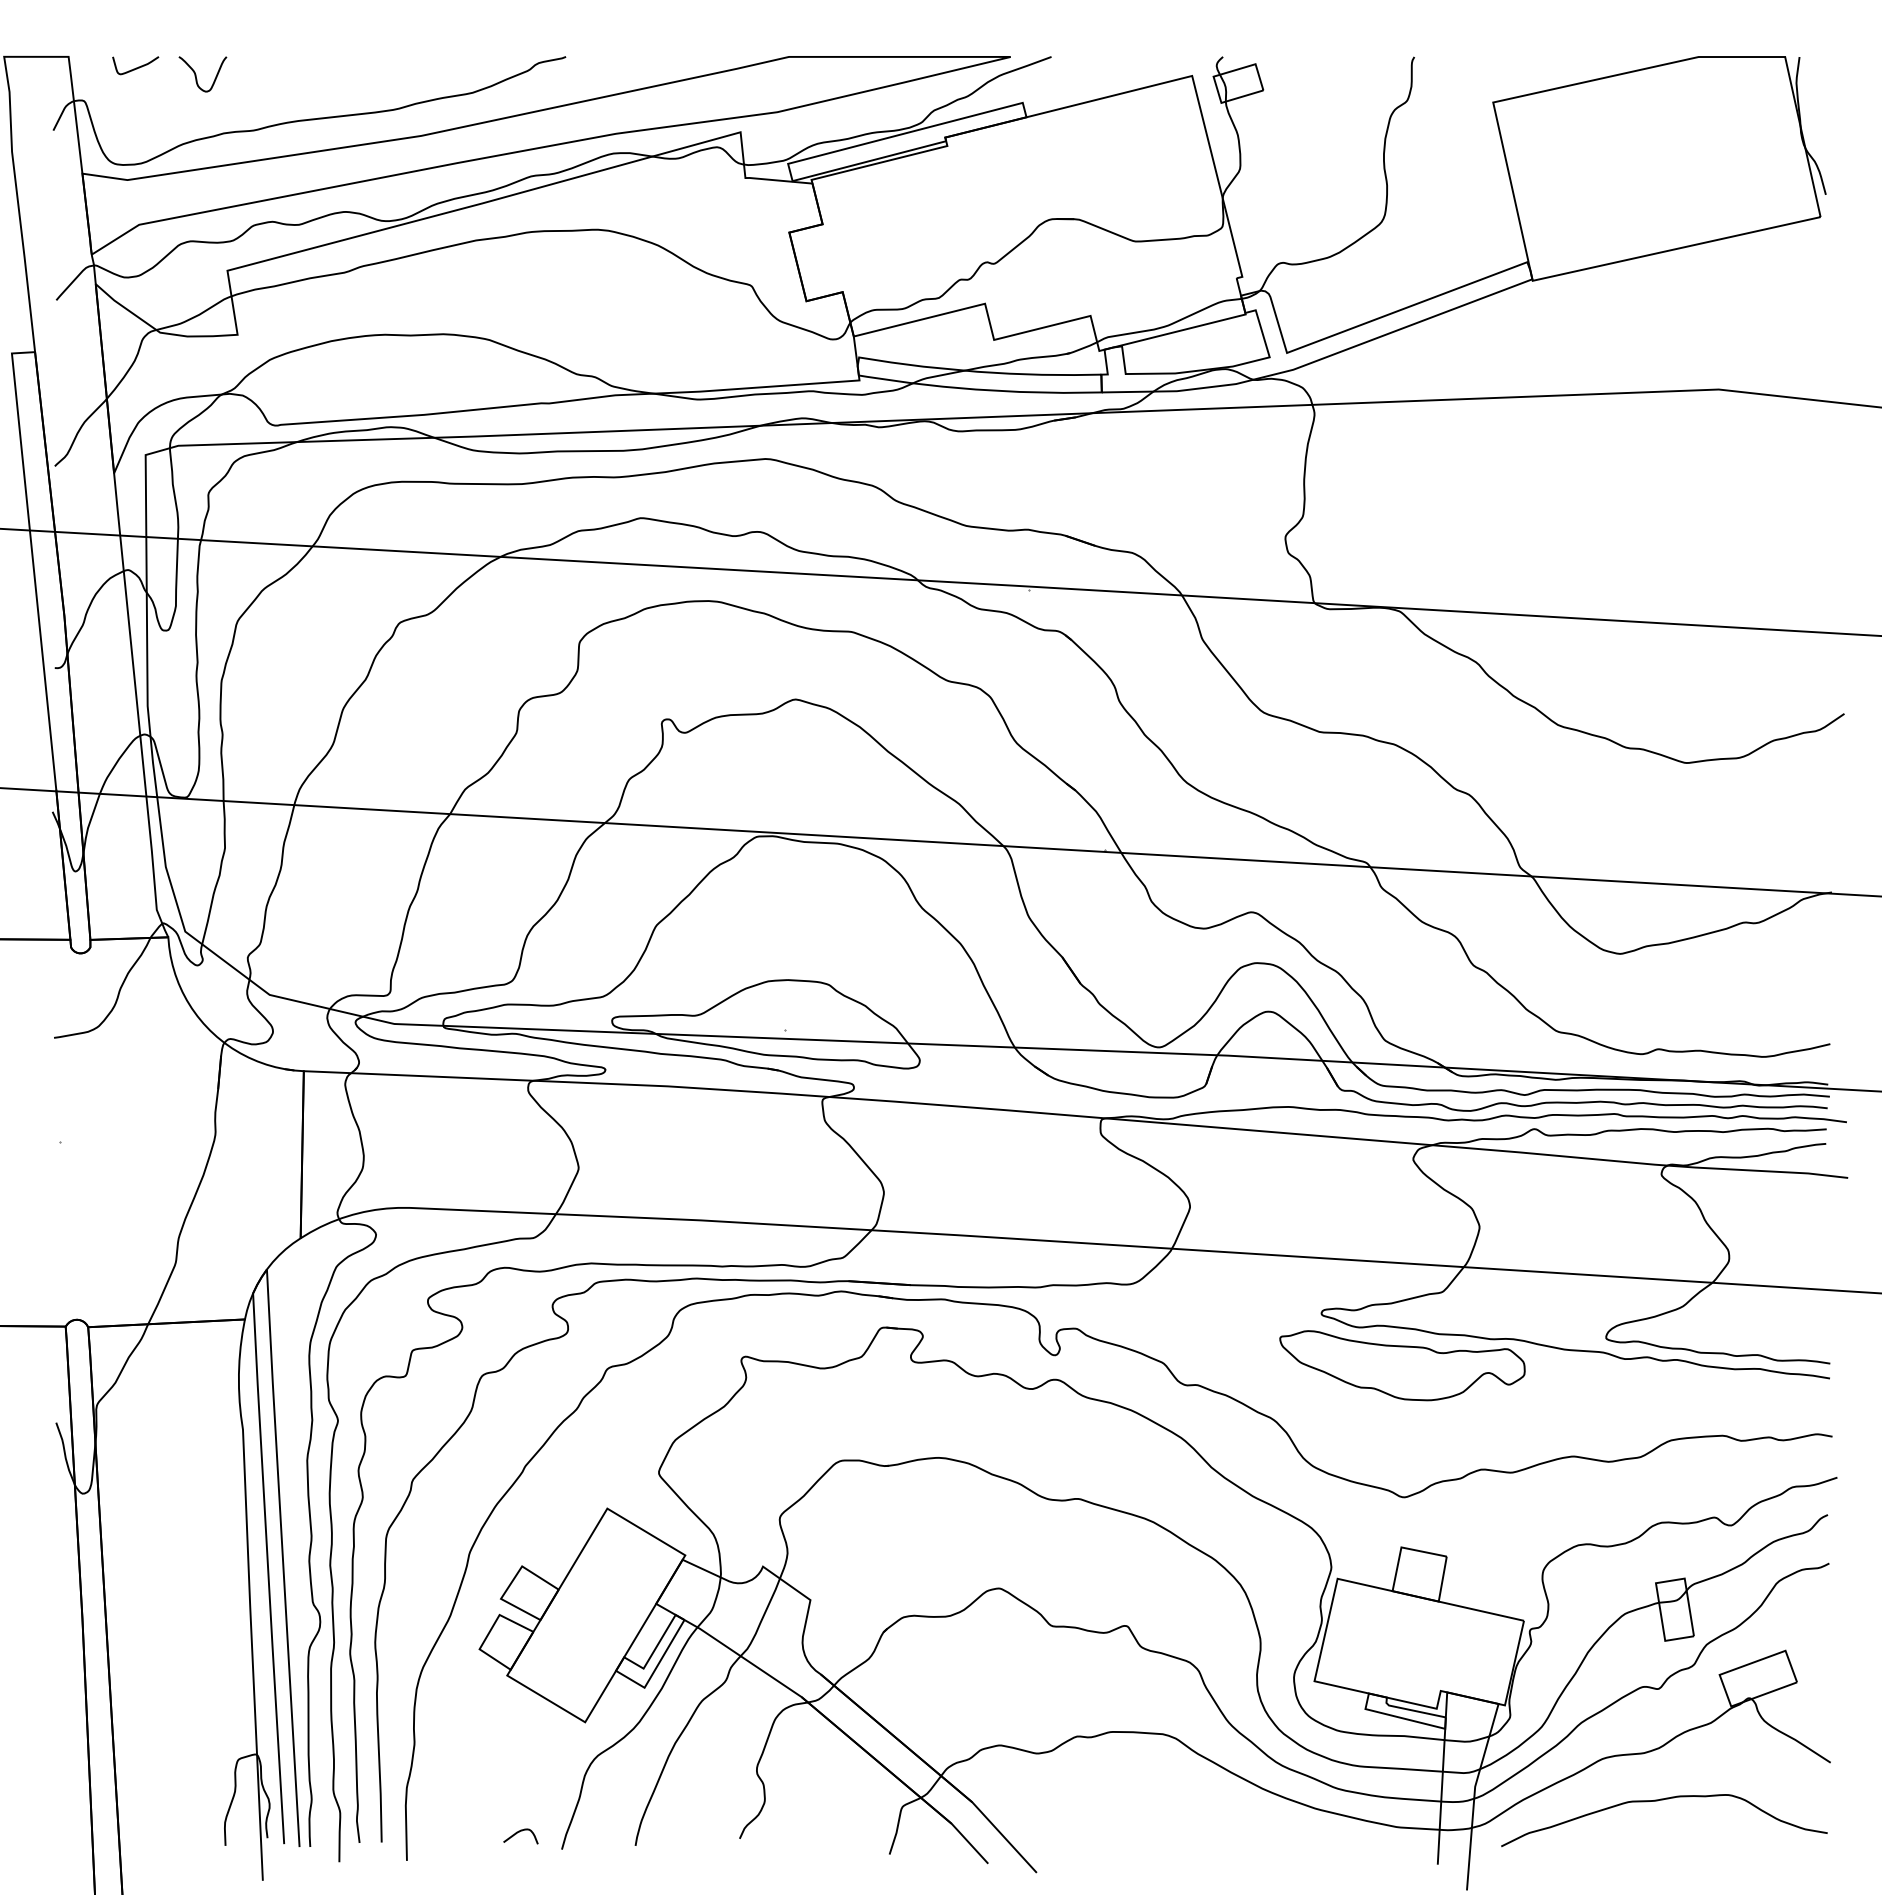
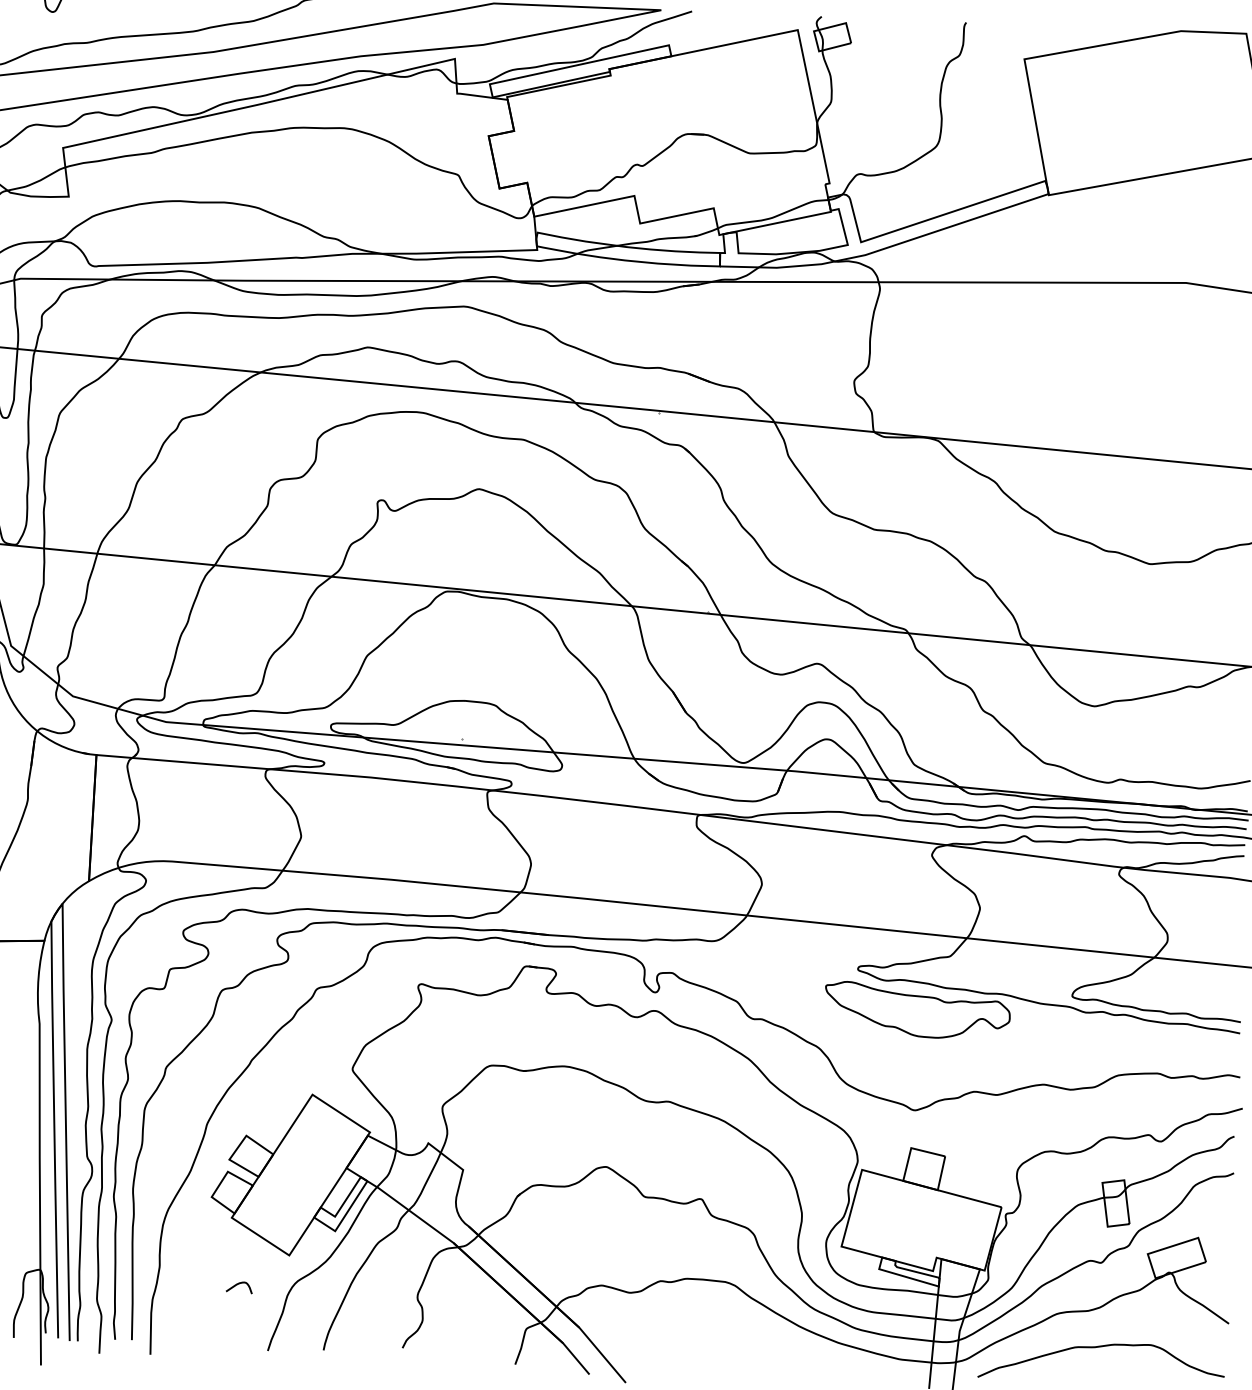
curve: (519, 1832) -> (238, 1284), moved

